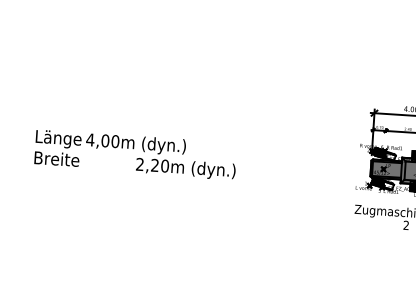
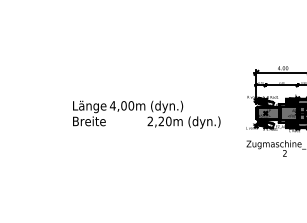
text: (135, 154) -> (146, 114), moved

